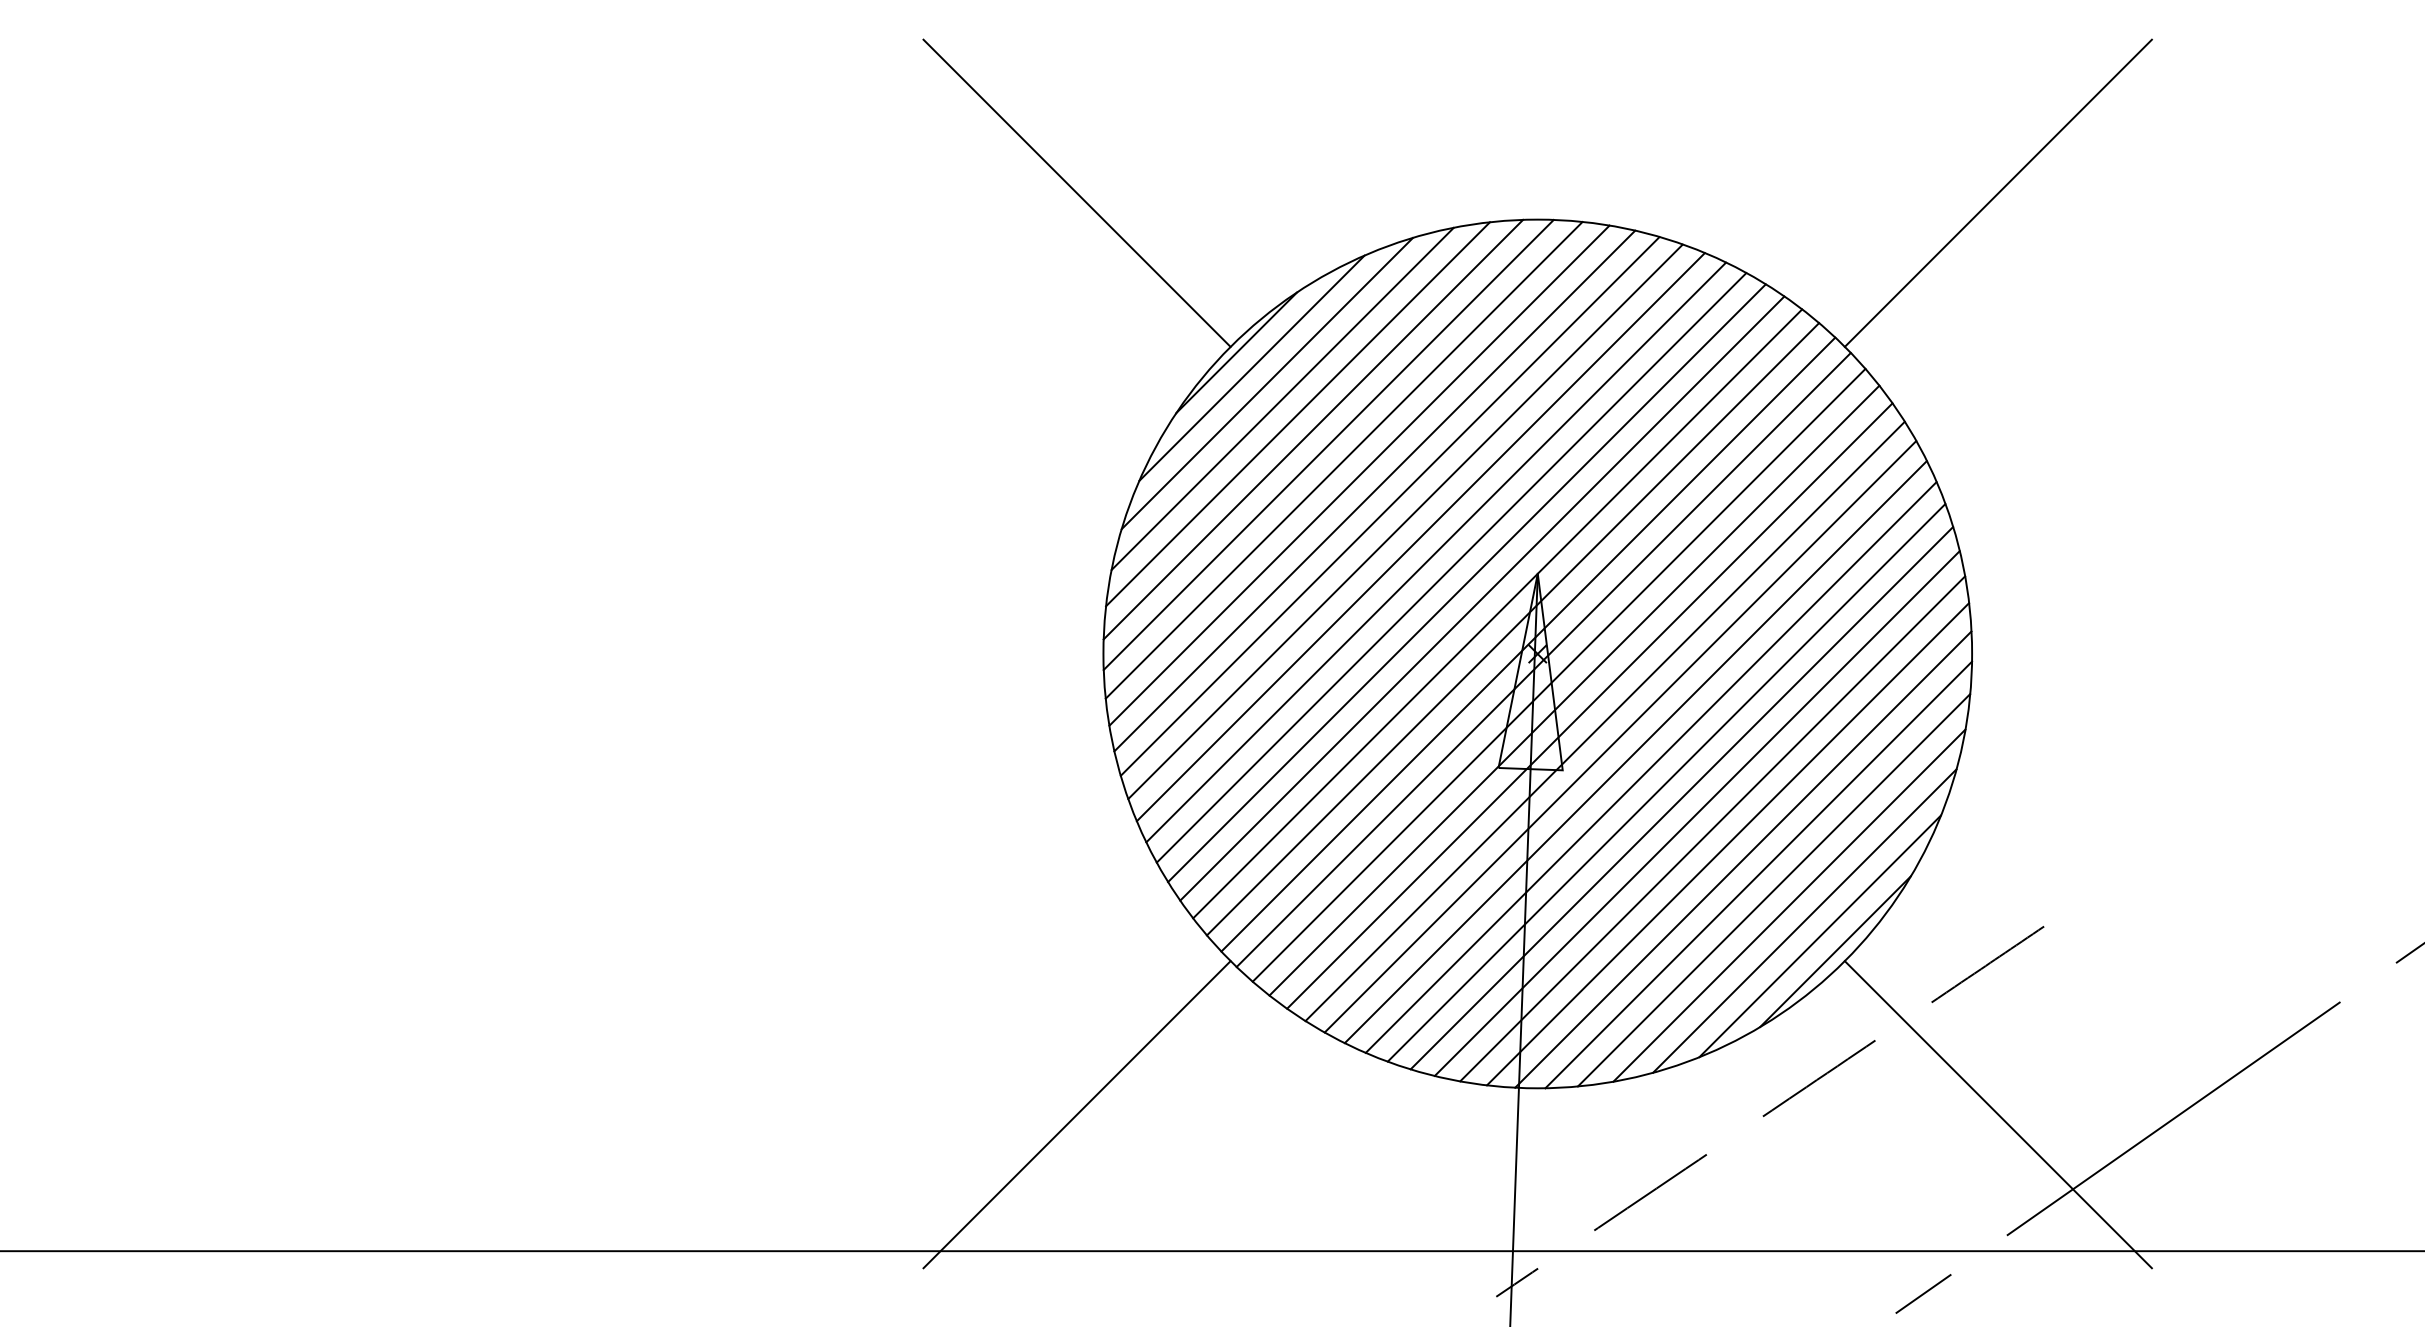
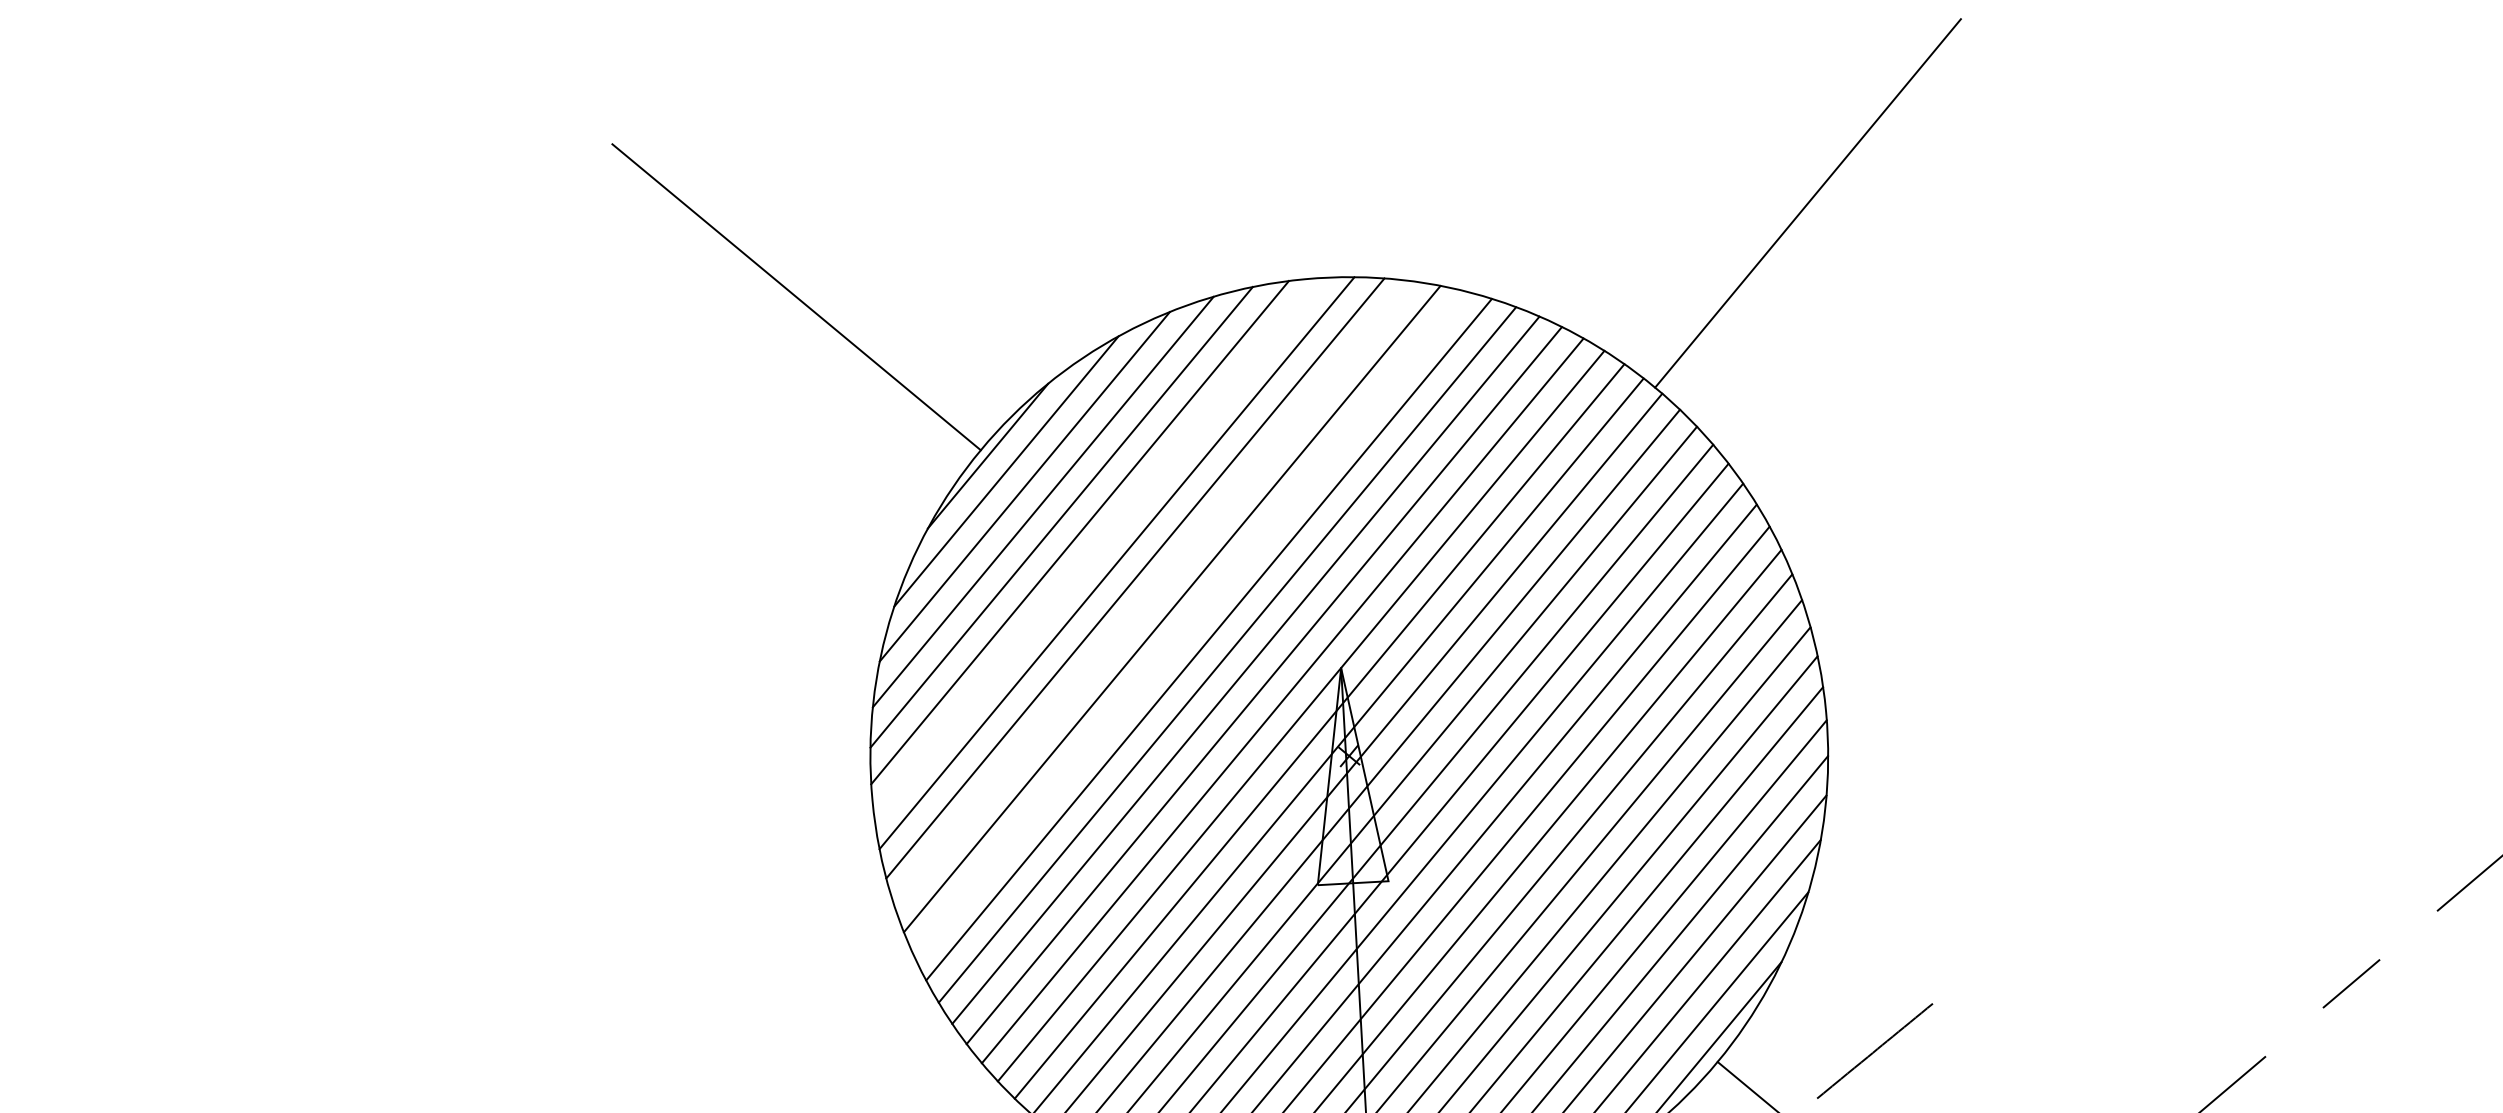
line: (1328, 444) -> (1098, 547), removed
line: (1374, 490) -> (1153, 593), removed
line: (1405, 521) -> (1190, 624), removed

